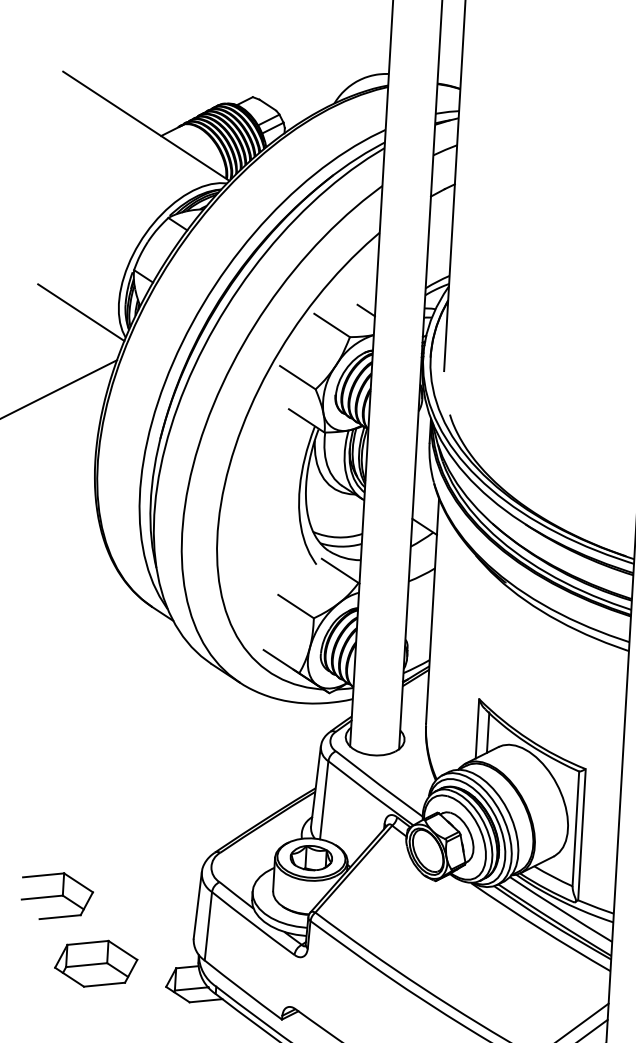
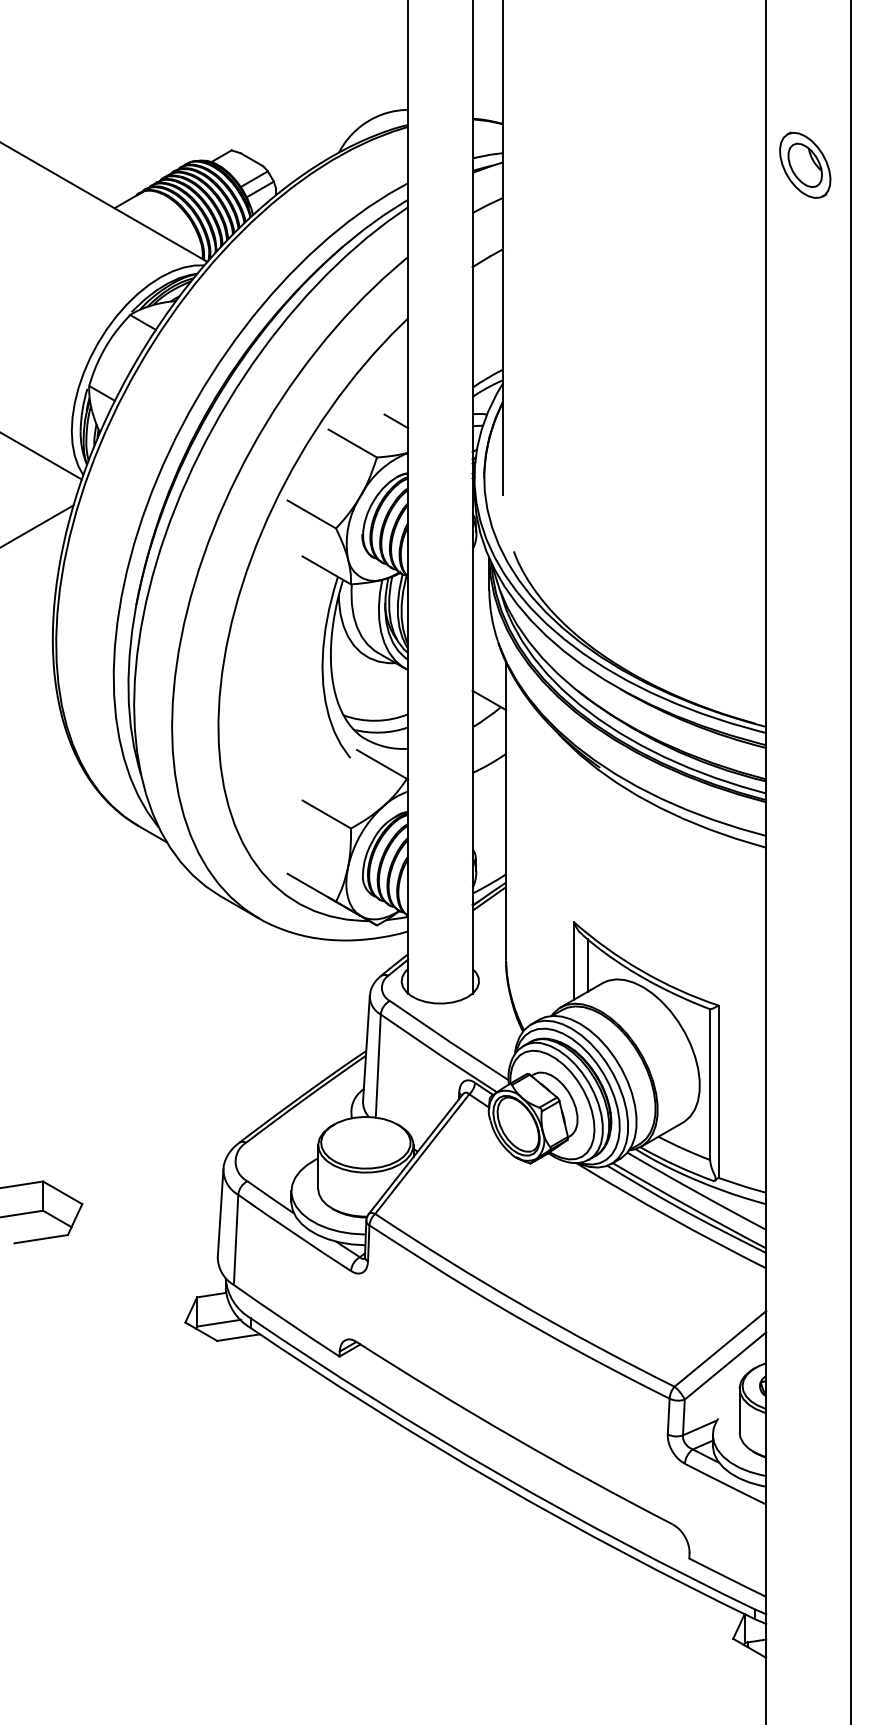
part: (311, 857) -> (365, 1142), removed
part: (95, 963) -> (91, 1297), removed

